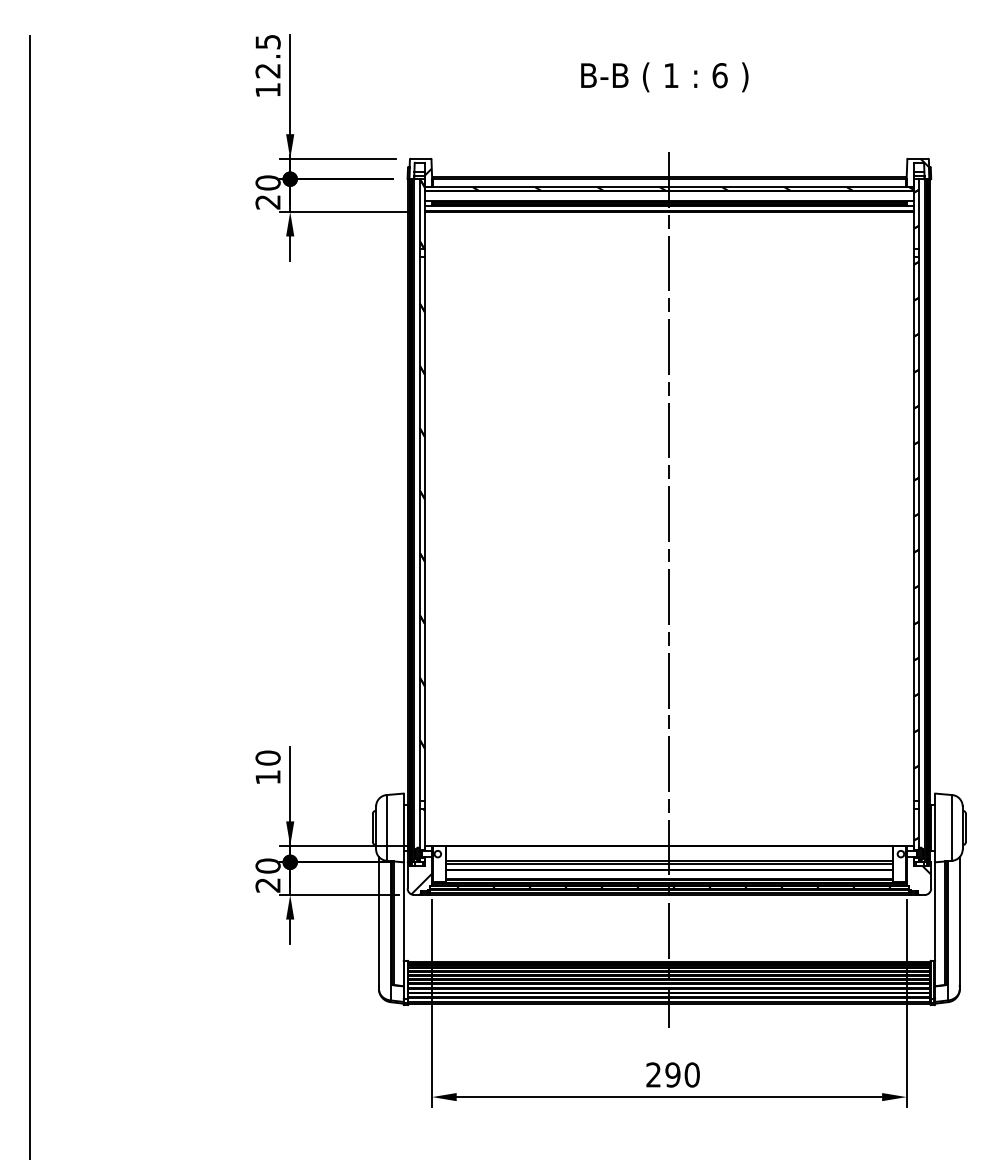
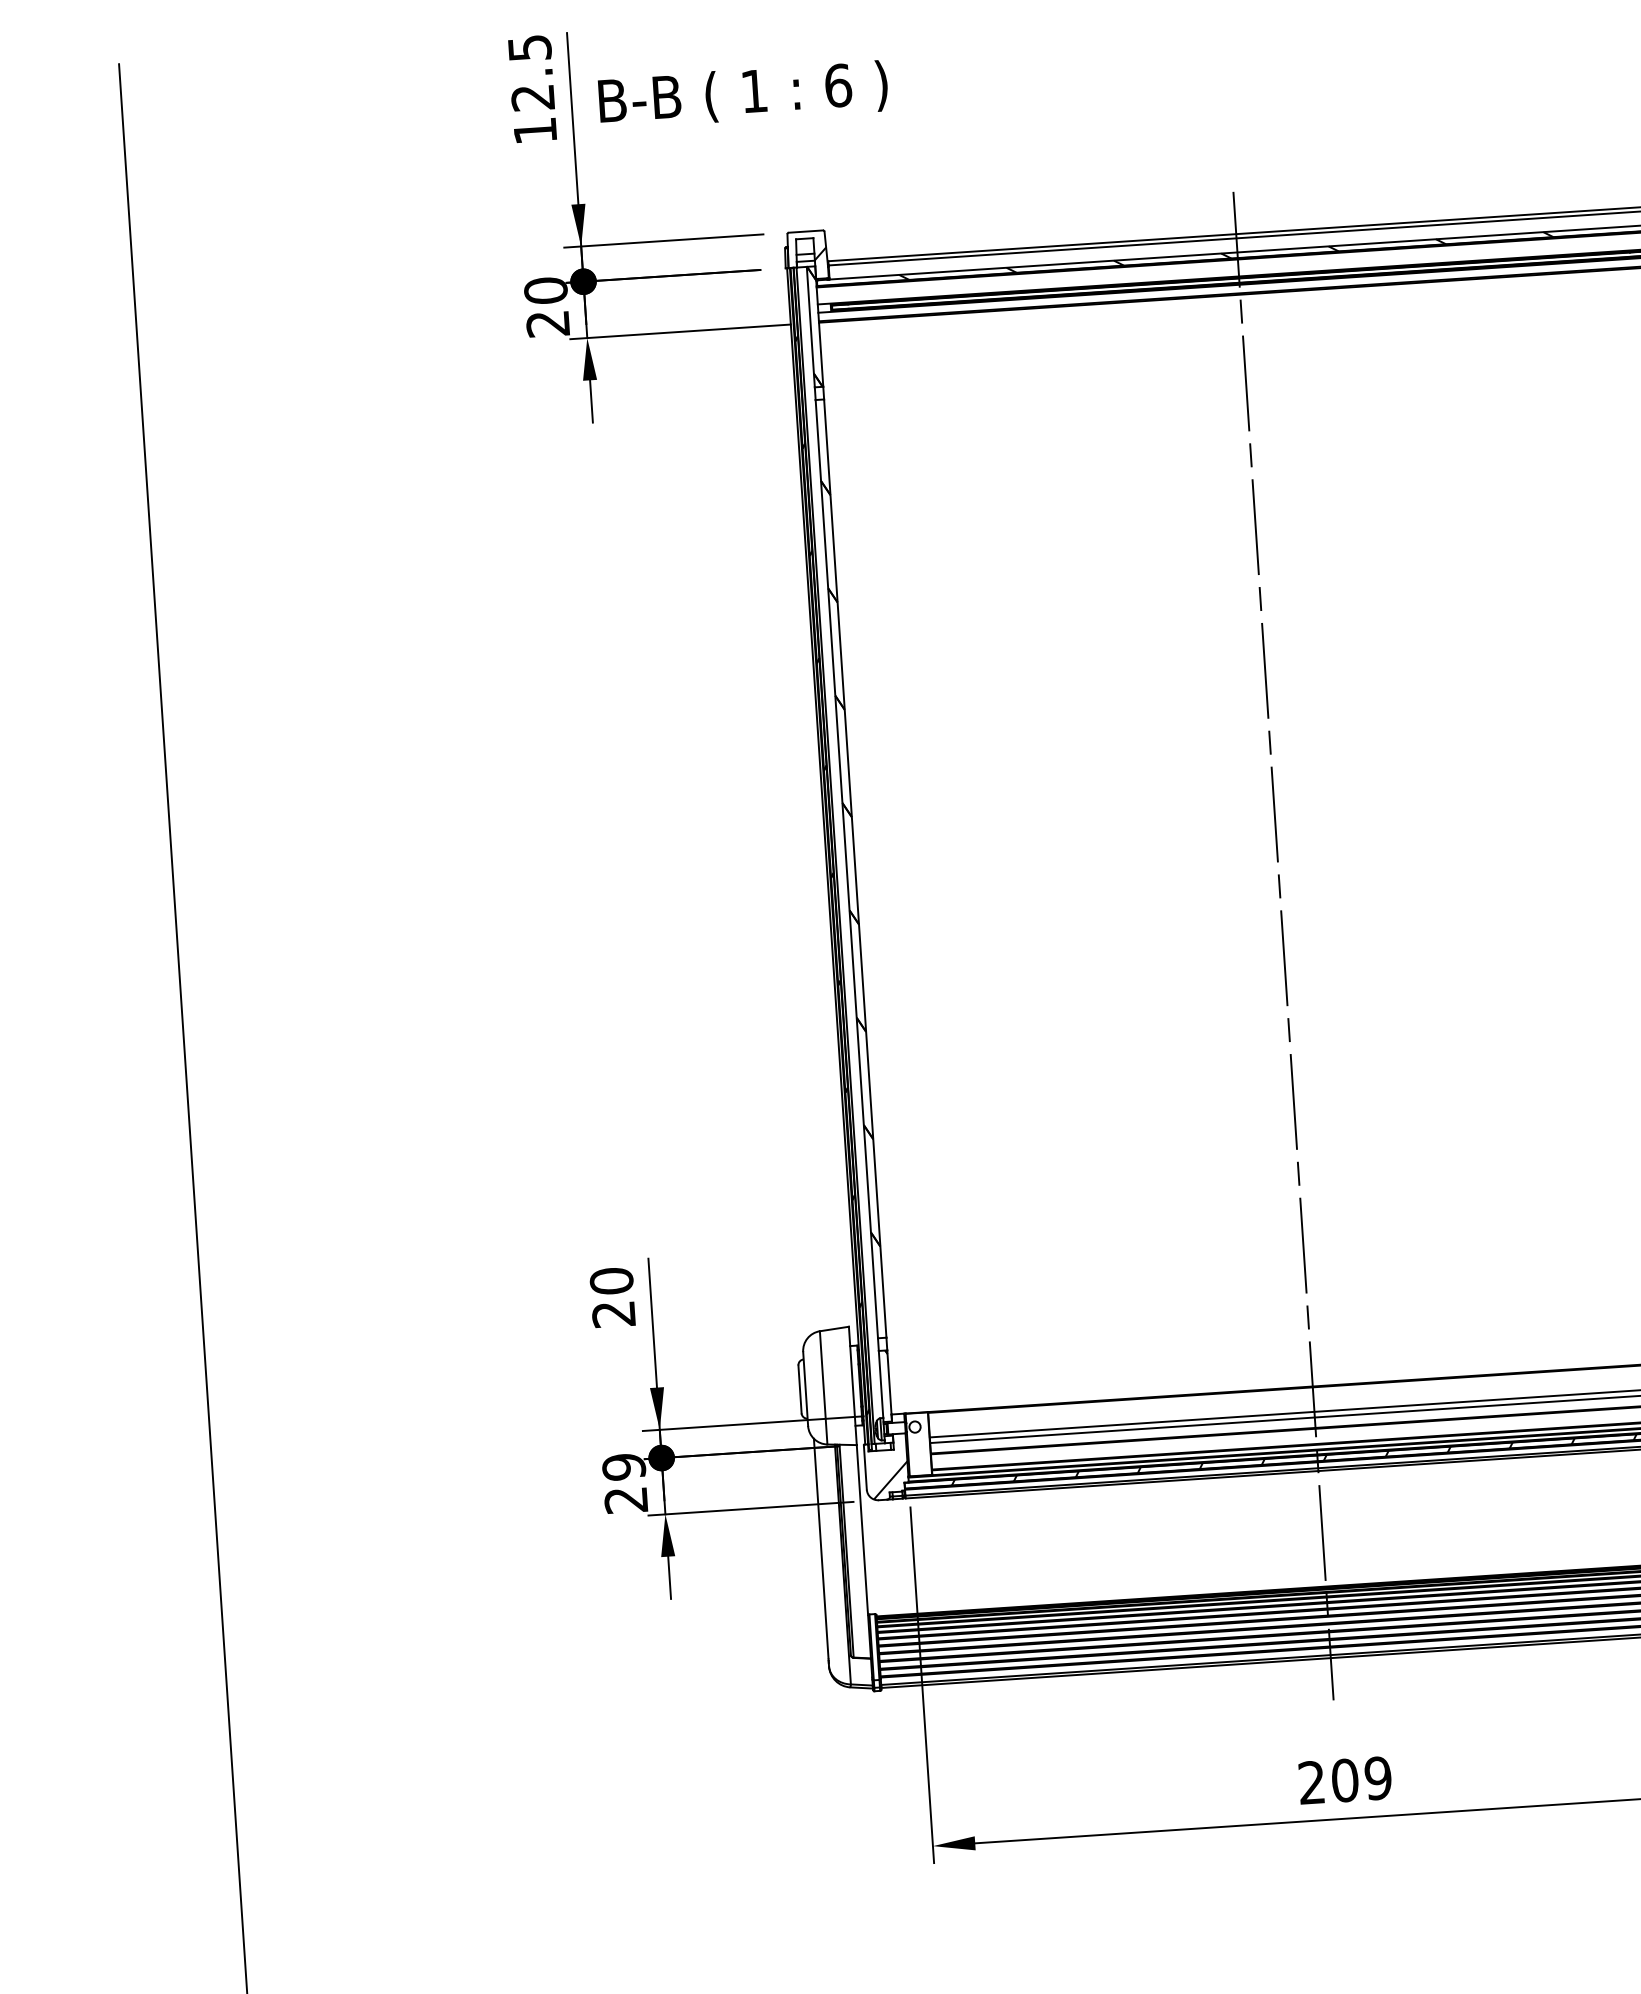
text: (664, 77) -> (742, 95), moved
text: (267, 777) -> (612, 1314), 10 -> 20
text: (267, 865) -> (622, 1466), 20 -> 29
text: (682, 1074) -> (1361, 1778), 290 -> 209

